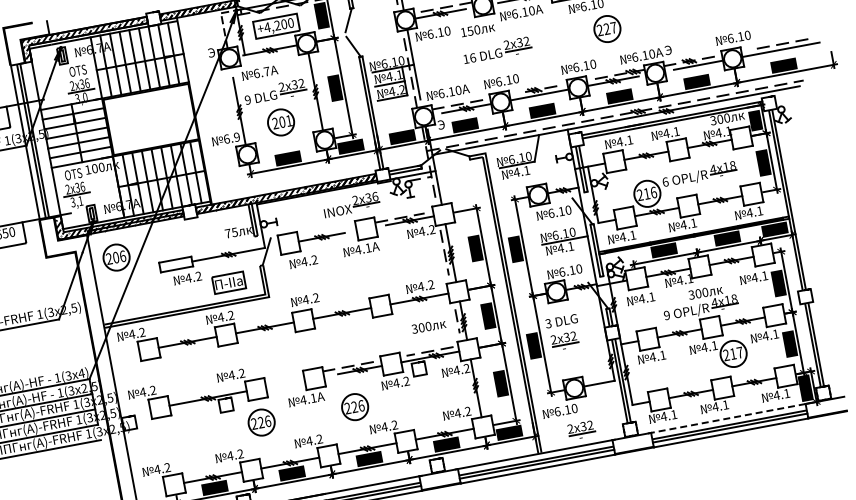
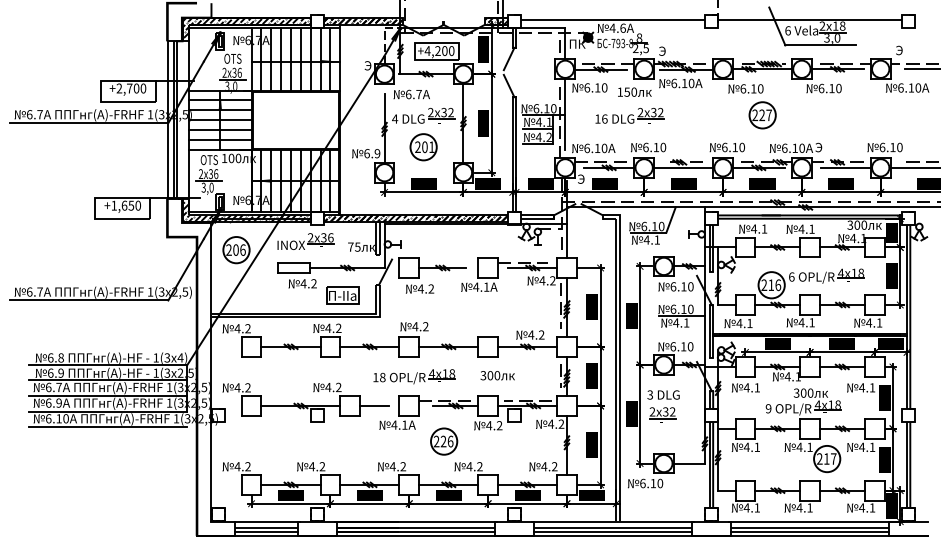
part: (496, 49) -> (629, 115), moved
text: (248, 99) -> (395, 118), 9 -> 4
text: (80, 200) -> (211, 187), 3,1 -> 3,0
part: (351, 204) -> (305, 241), moved
text: (428, 326) -> (497, 375), moved
part: (314, 348) -> (414, 376), added
line: (279, 385) -> (373, 406), added
line: (728, 418) -> (810, 521), dashed -> solid
part: (262, 422) -> (349, 439), removed
part: (580, 429) -> (662, 505), removed

